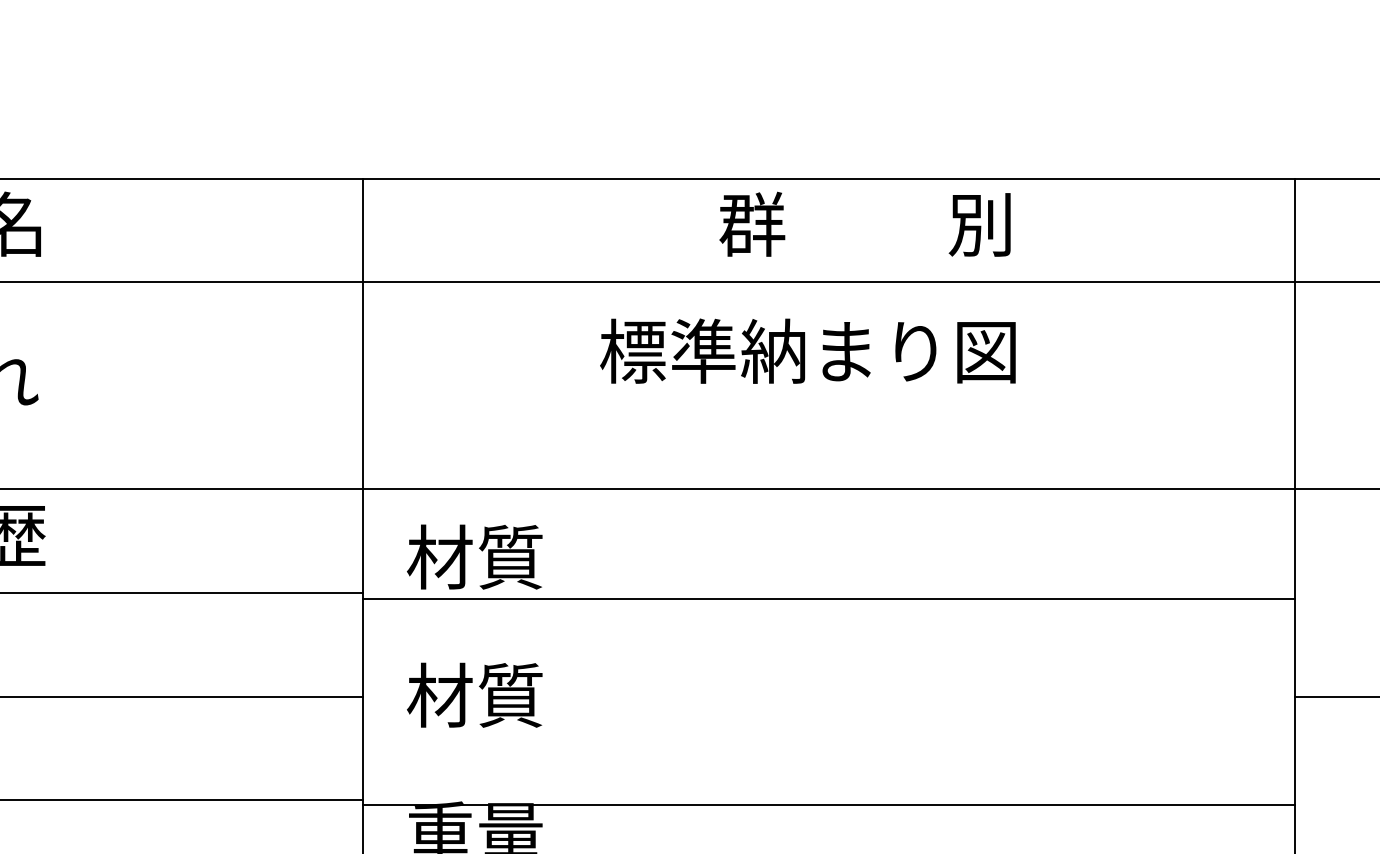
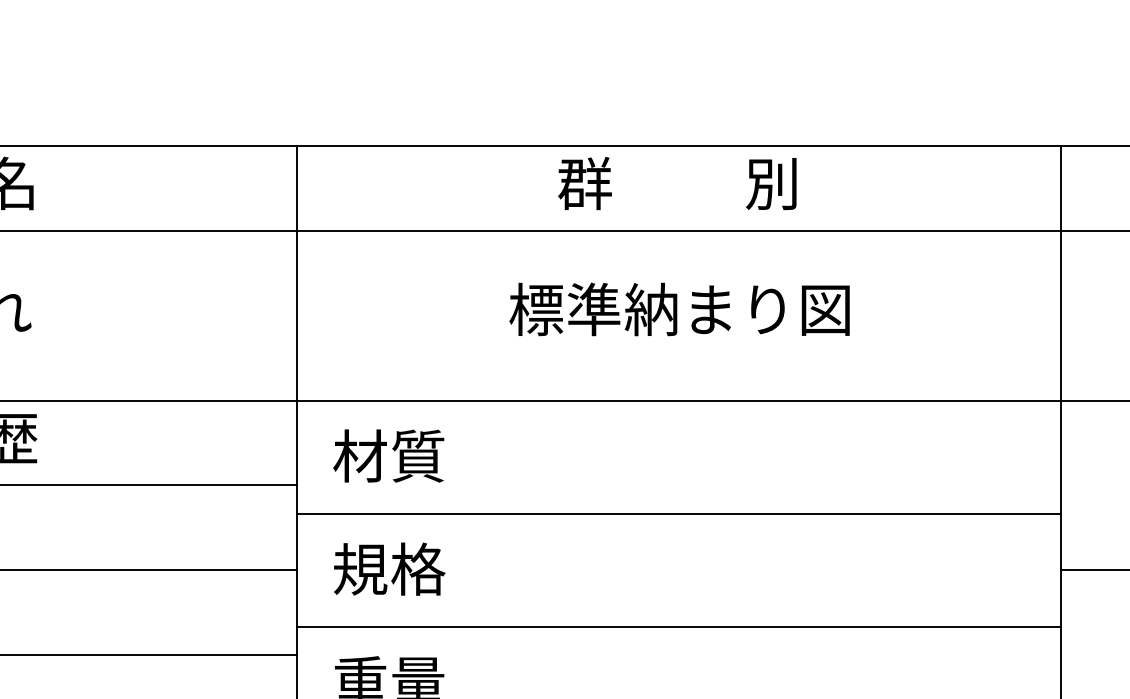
text: (865, 224) -> (677, 183), moved
text: (807, 351) -> (679, 309), moved
line: (828, 599) -> (678, 513), moved
text: (475, 694) -> (389, 568), 材質 -> 規格
line: (828, 804) -> (678, 626), moved

